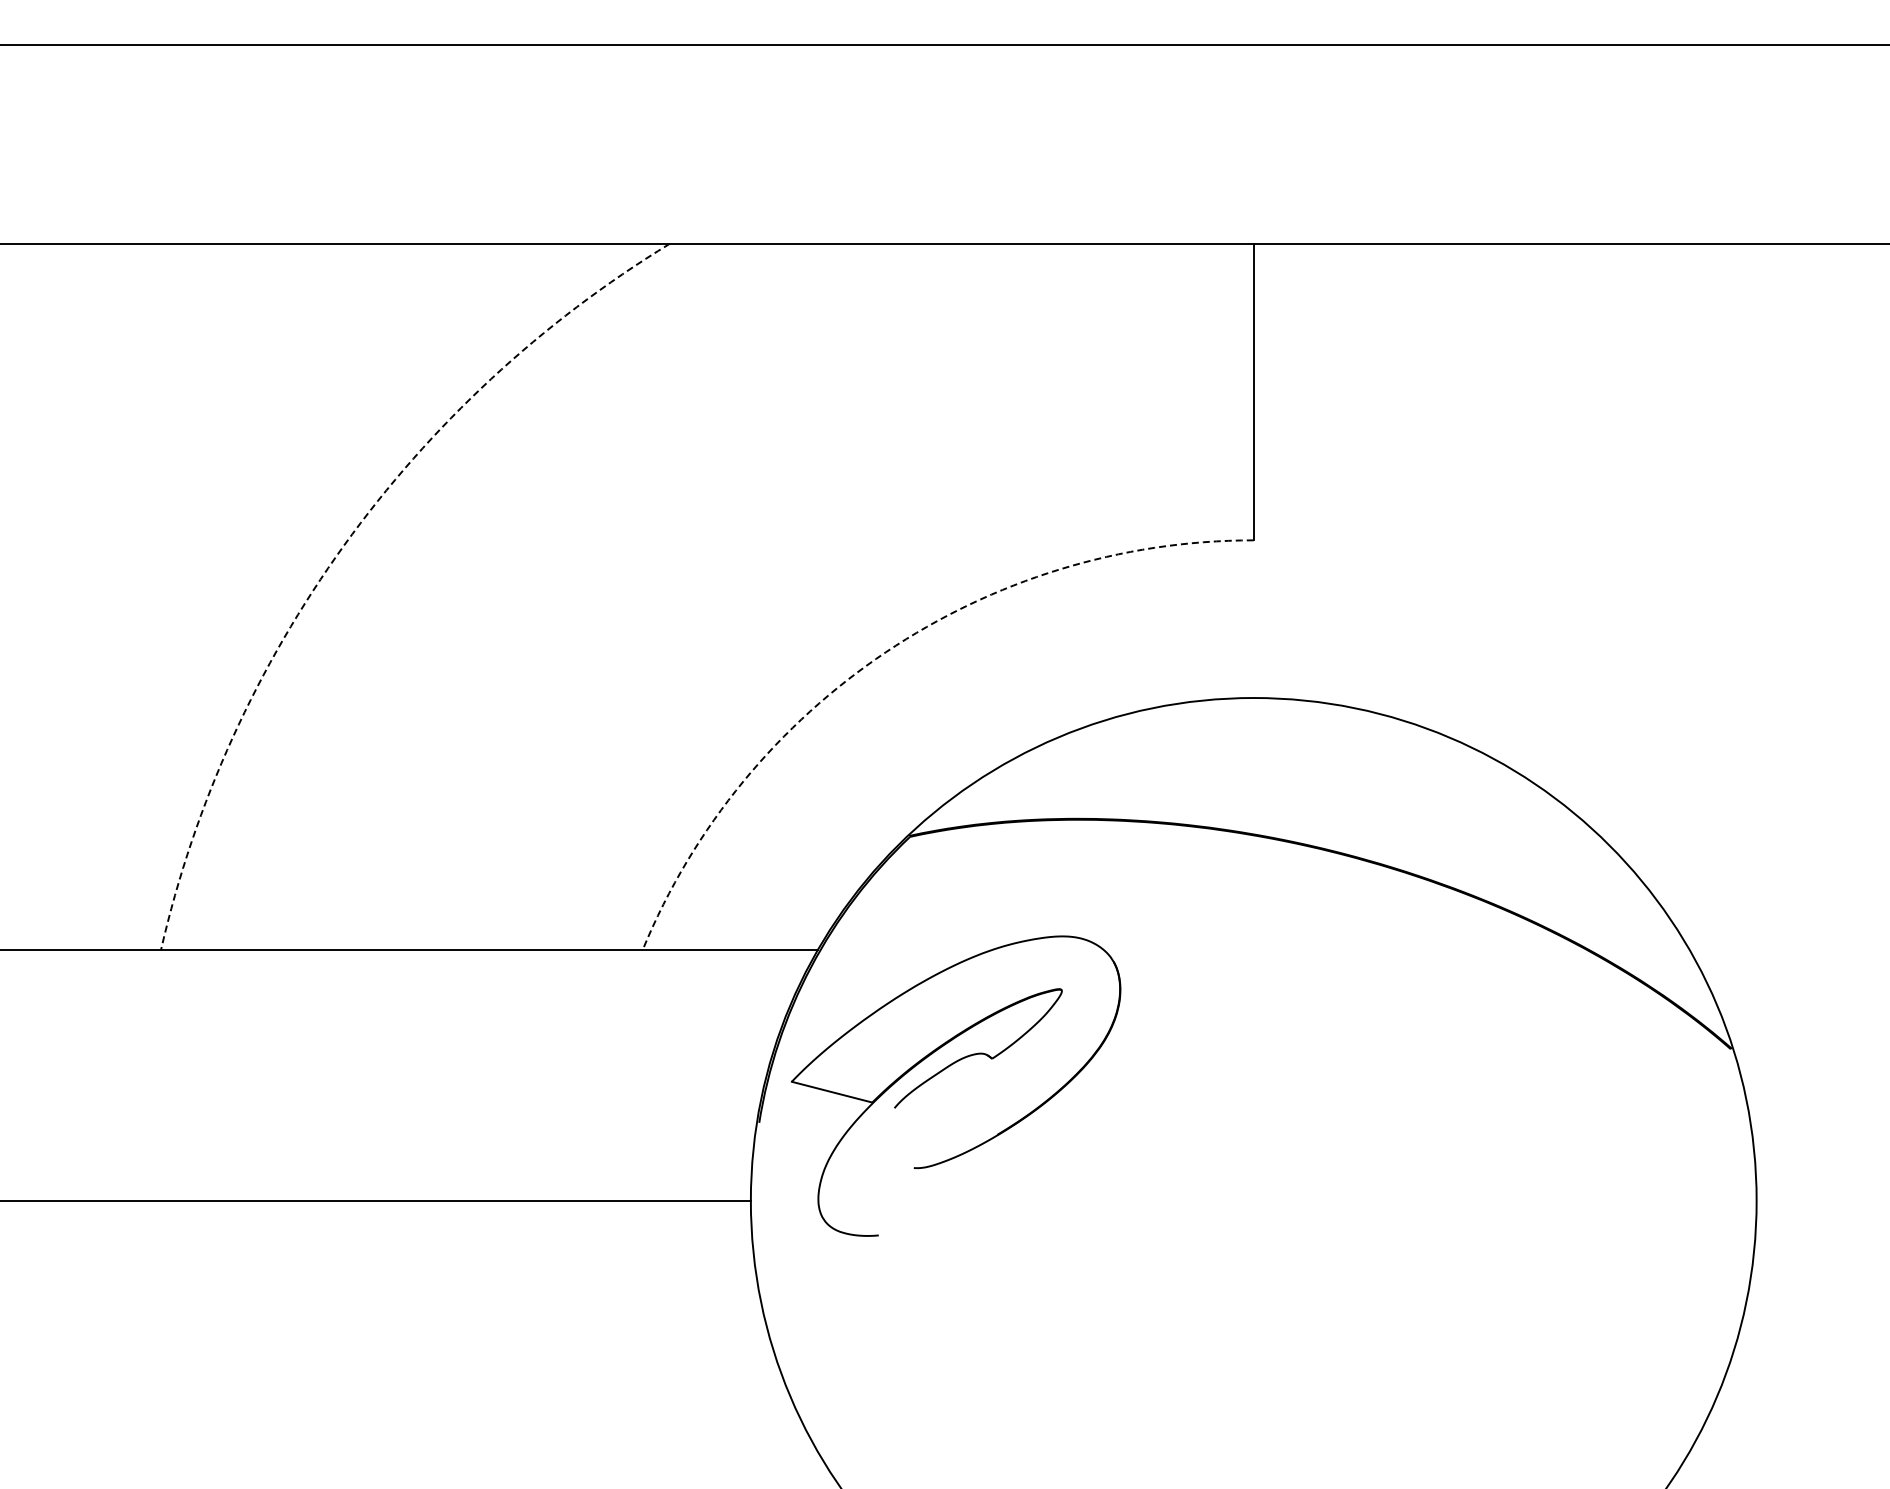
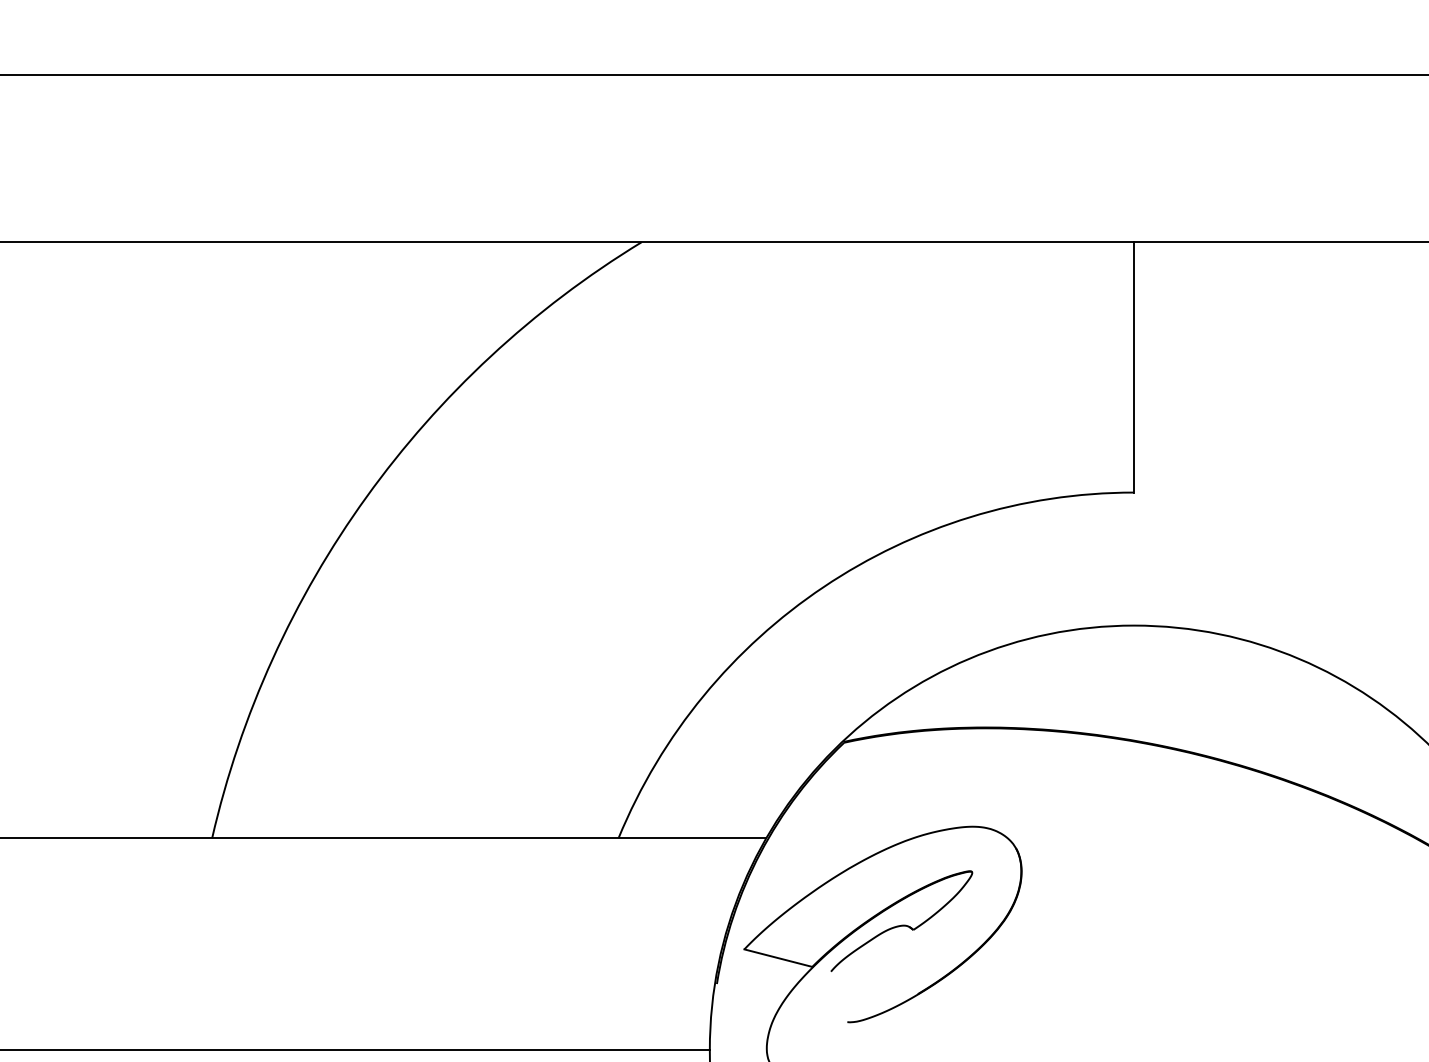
arc: (344, 545) -> (366, 496), dashed -> solid
arc: (885, 652) -> (823, 587), dashed -> solid

